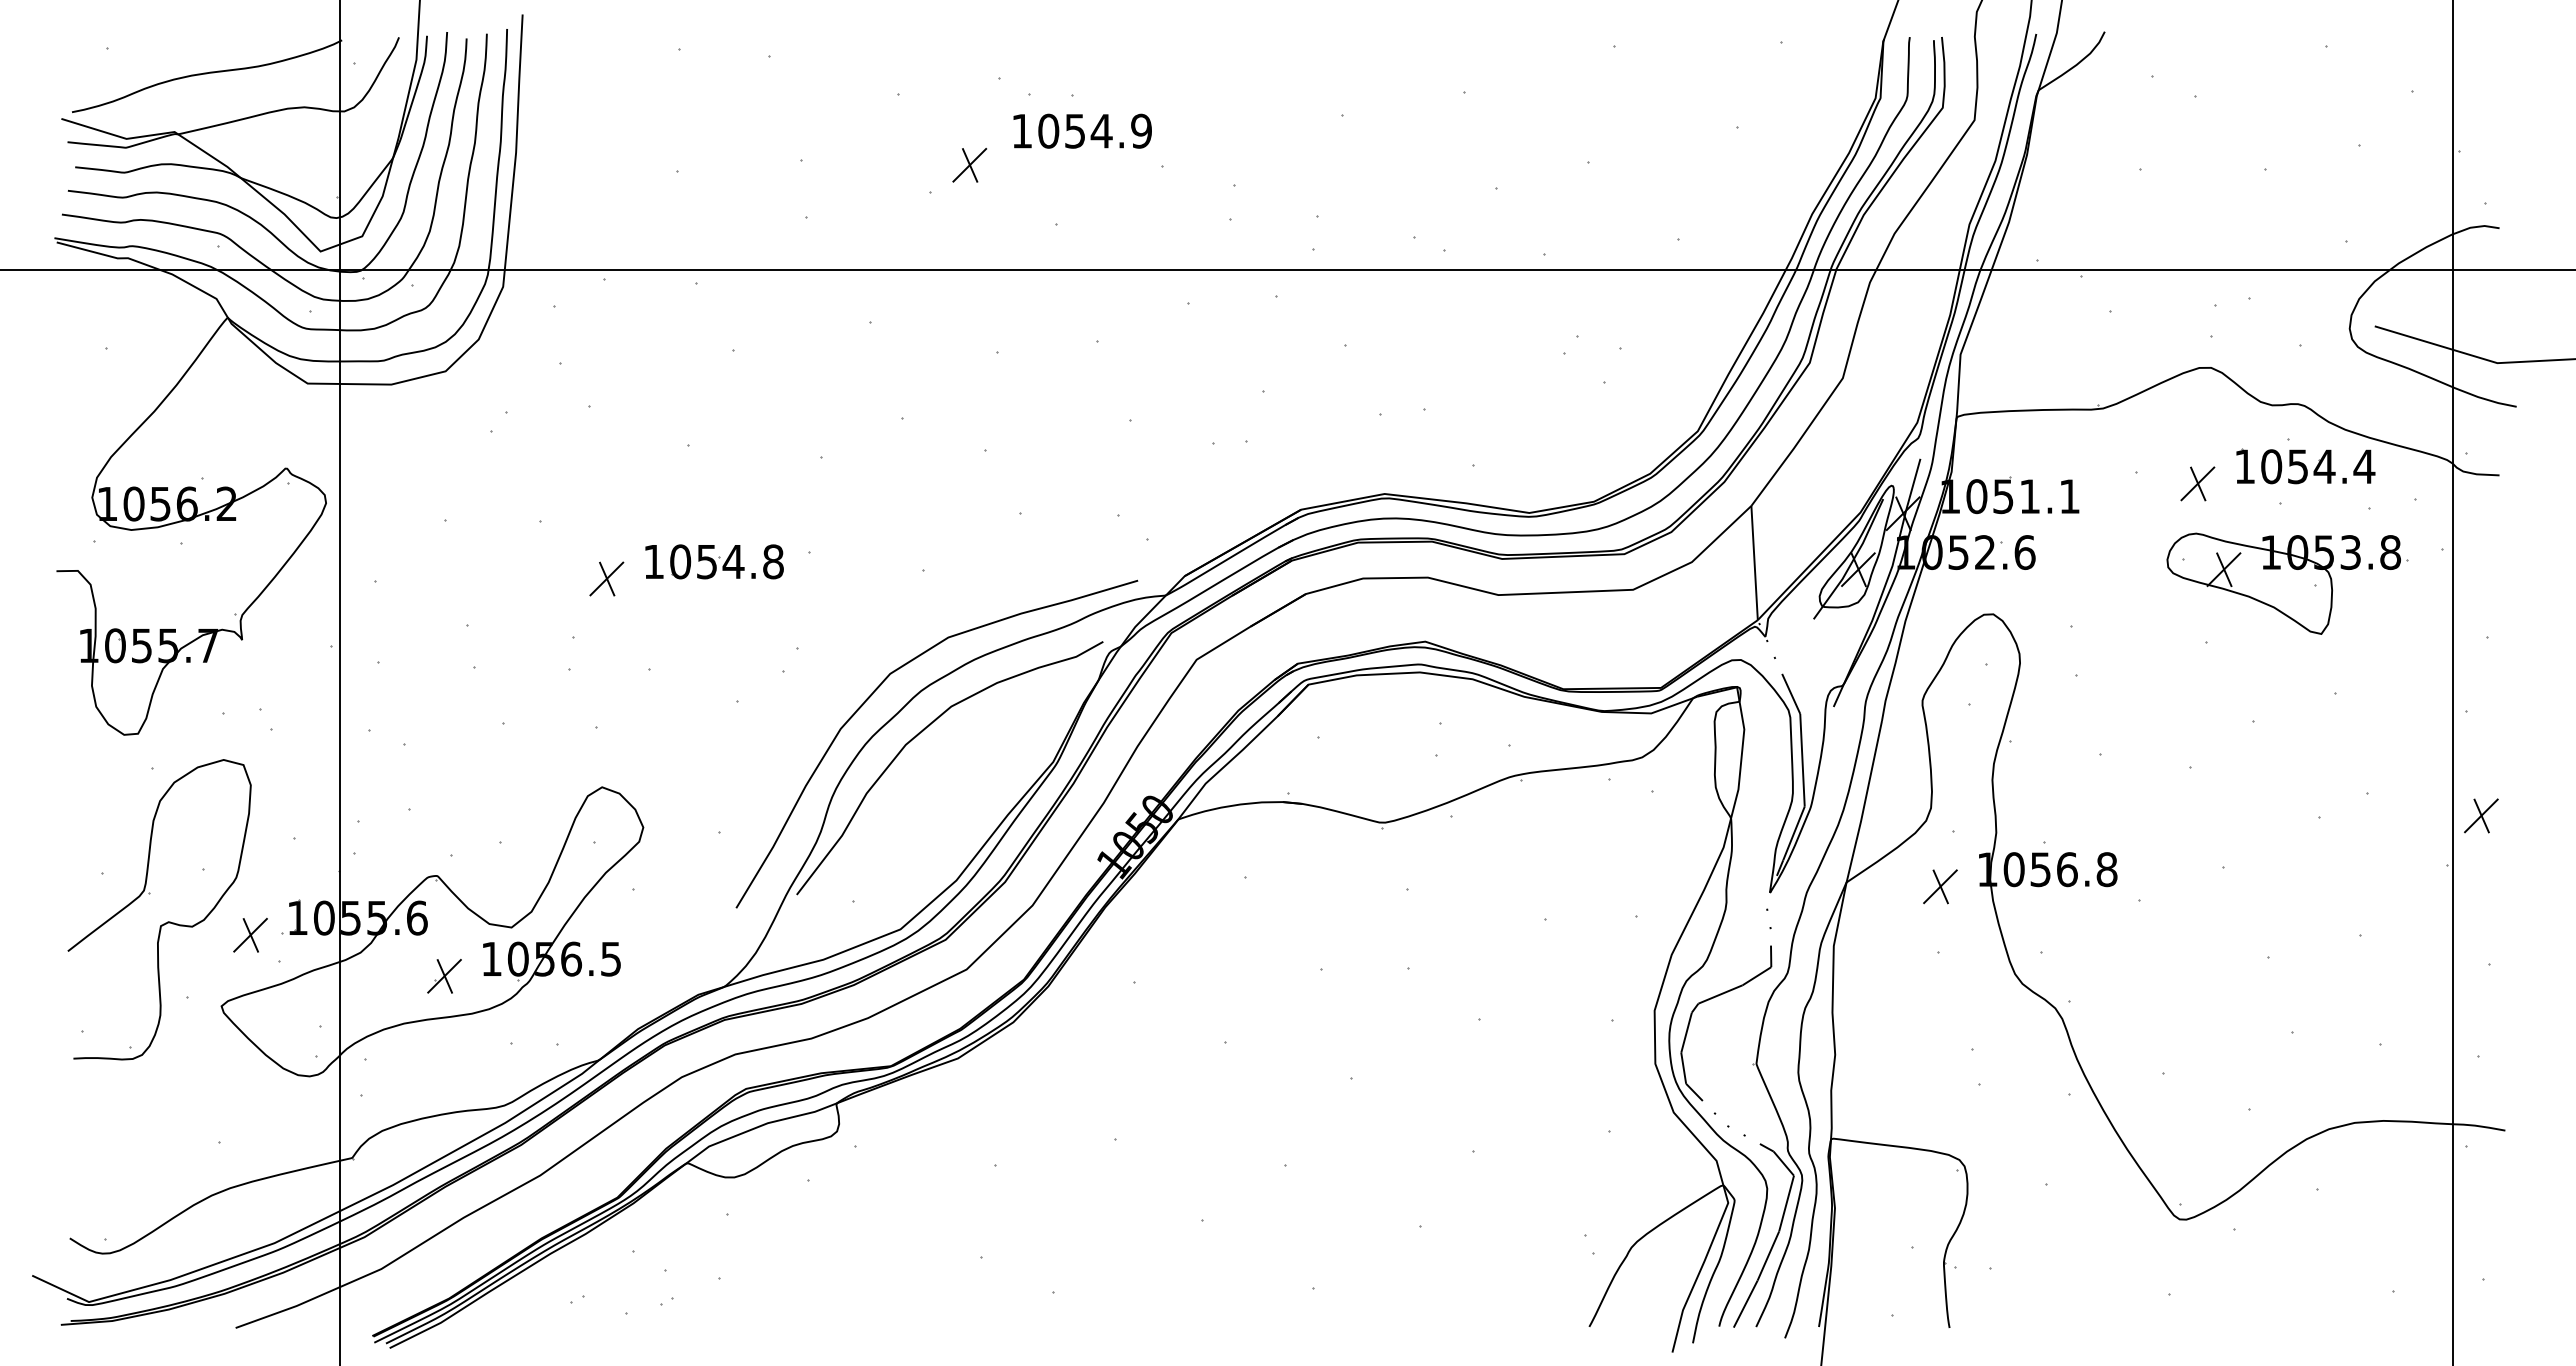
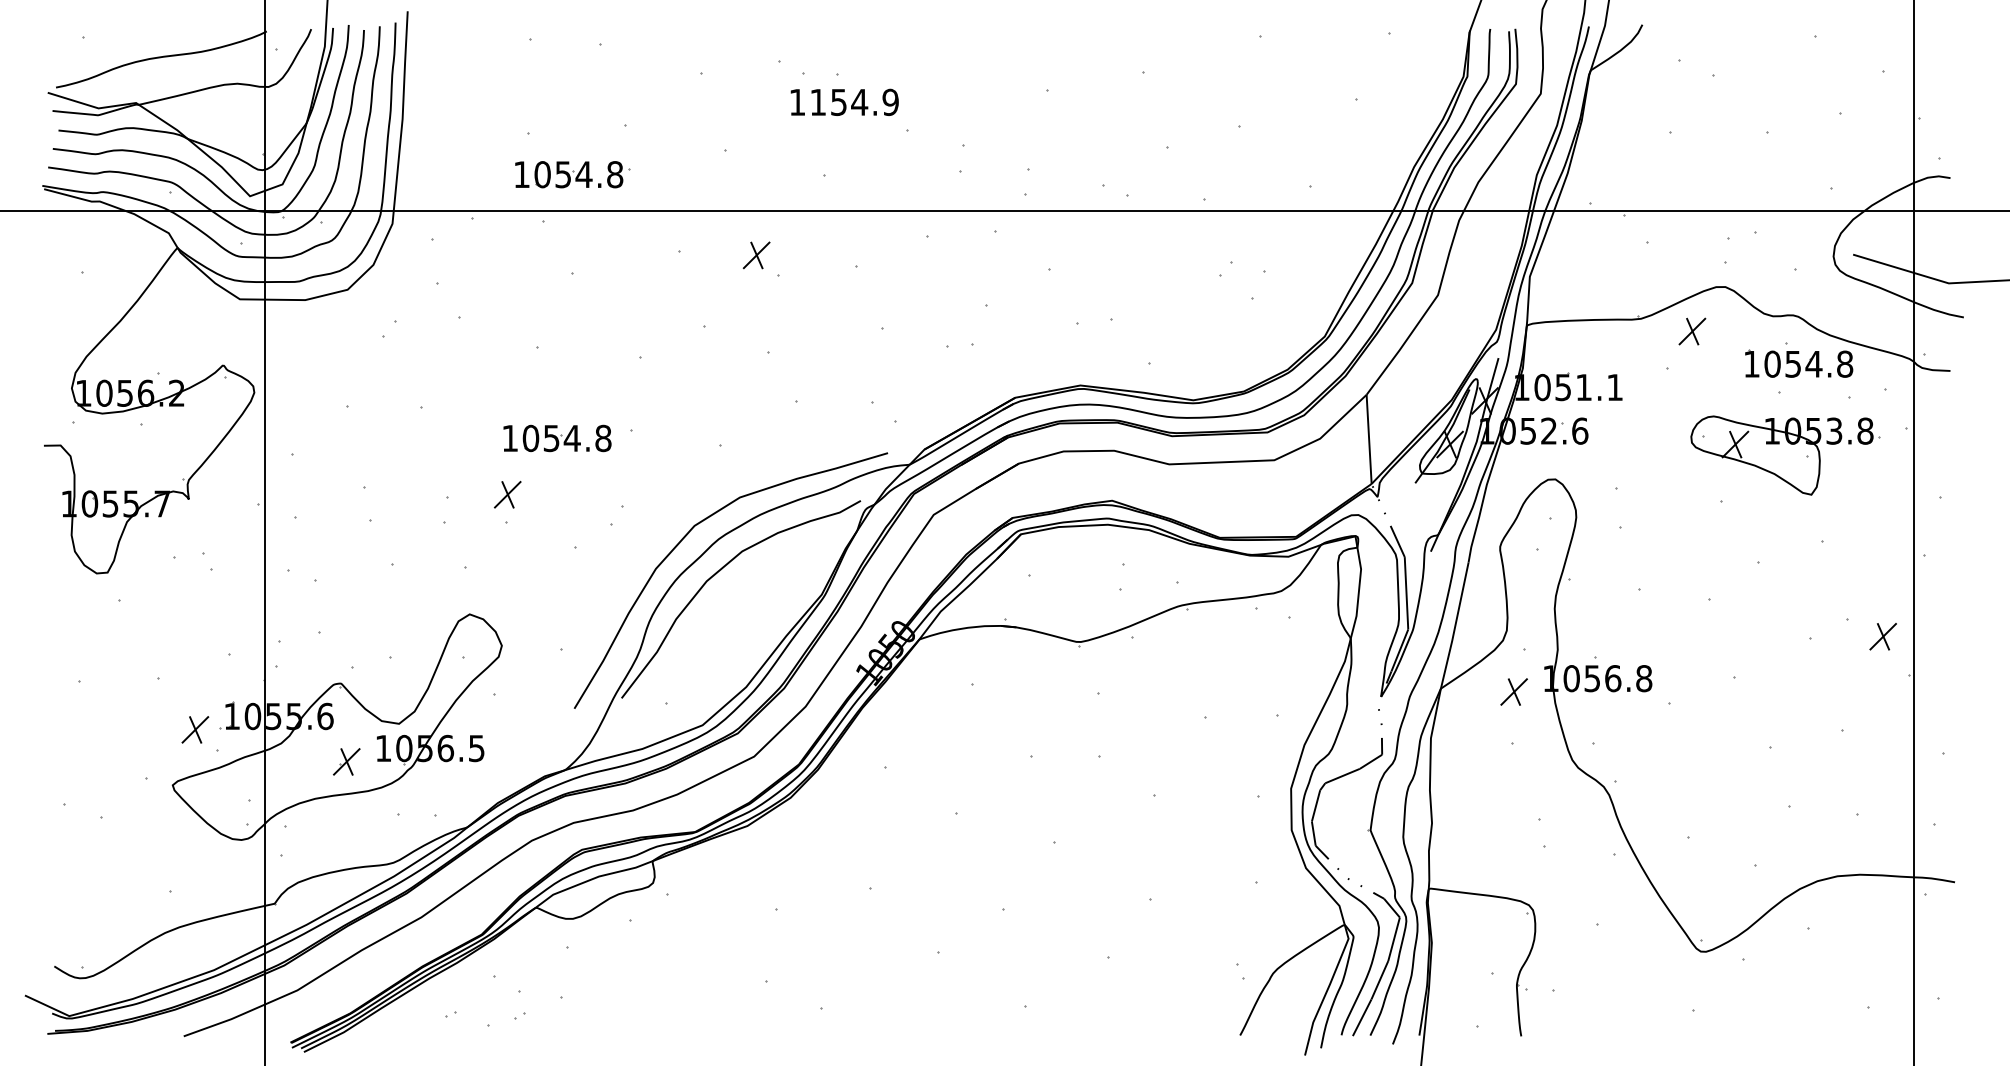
text: (1048, 130) -> (818, 101), 1054.9 -> 1154.9
part: (969, 164) -> (756, 254), moved
part: (729, 223) -> (569, 174), added
text: (2364, 466) -> (1845, 364), 1054.4 -> 1054.8
part: (2197, 483) -> (1692, 331), moved
part: (606, 578) -> (507, 494), moved
part: (2481, 815) -> (1883, 636), moved
part: (165, 922) -> (129, 719), removed

